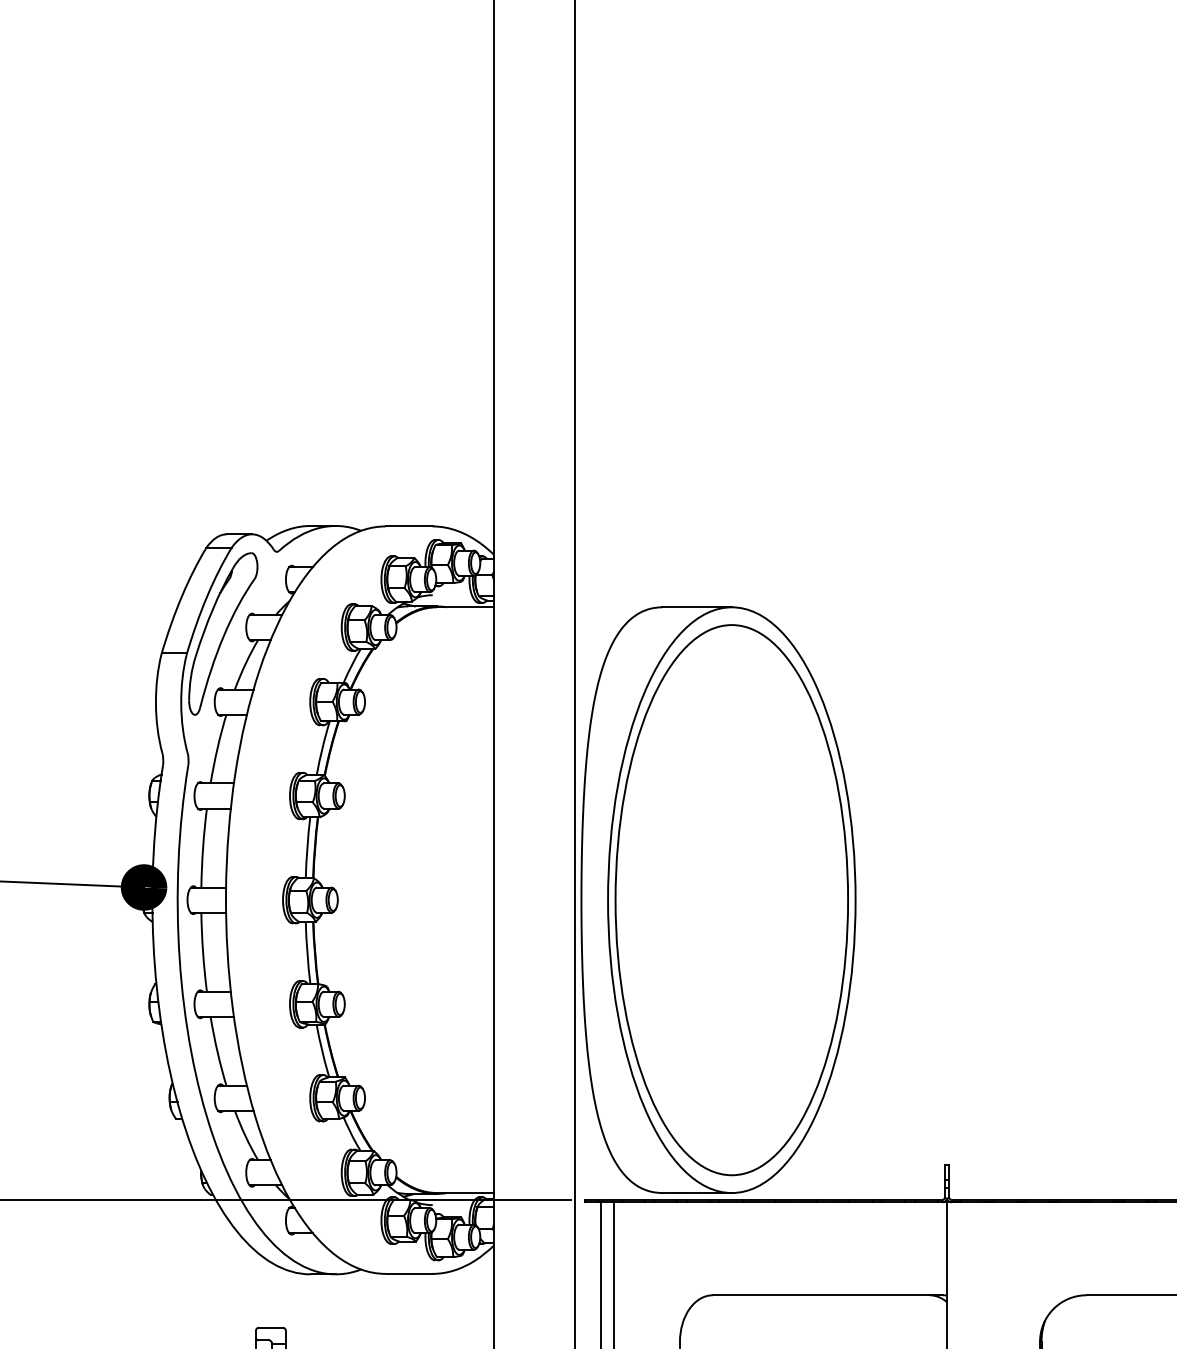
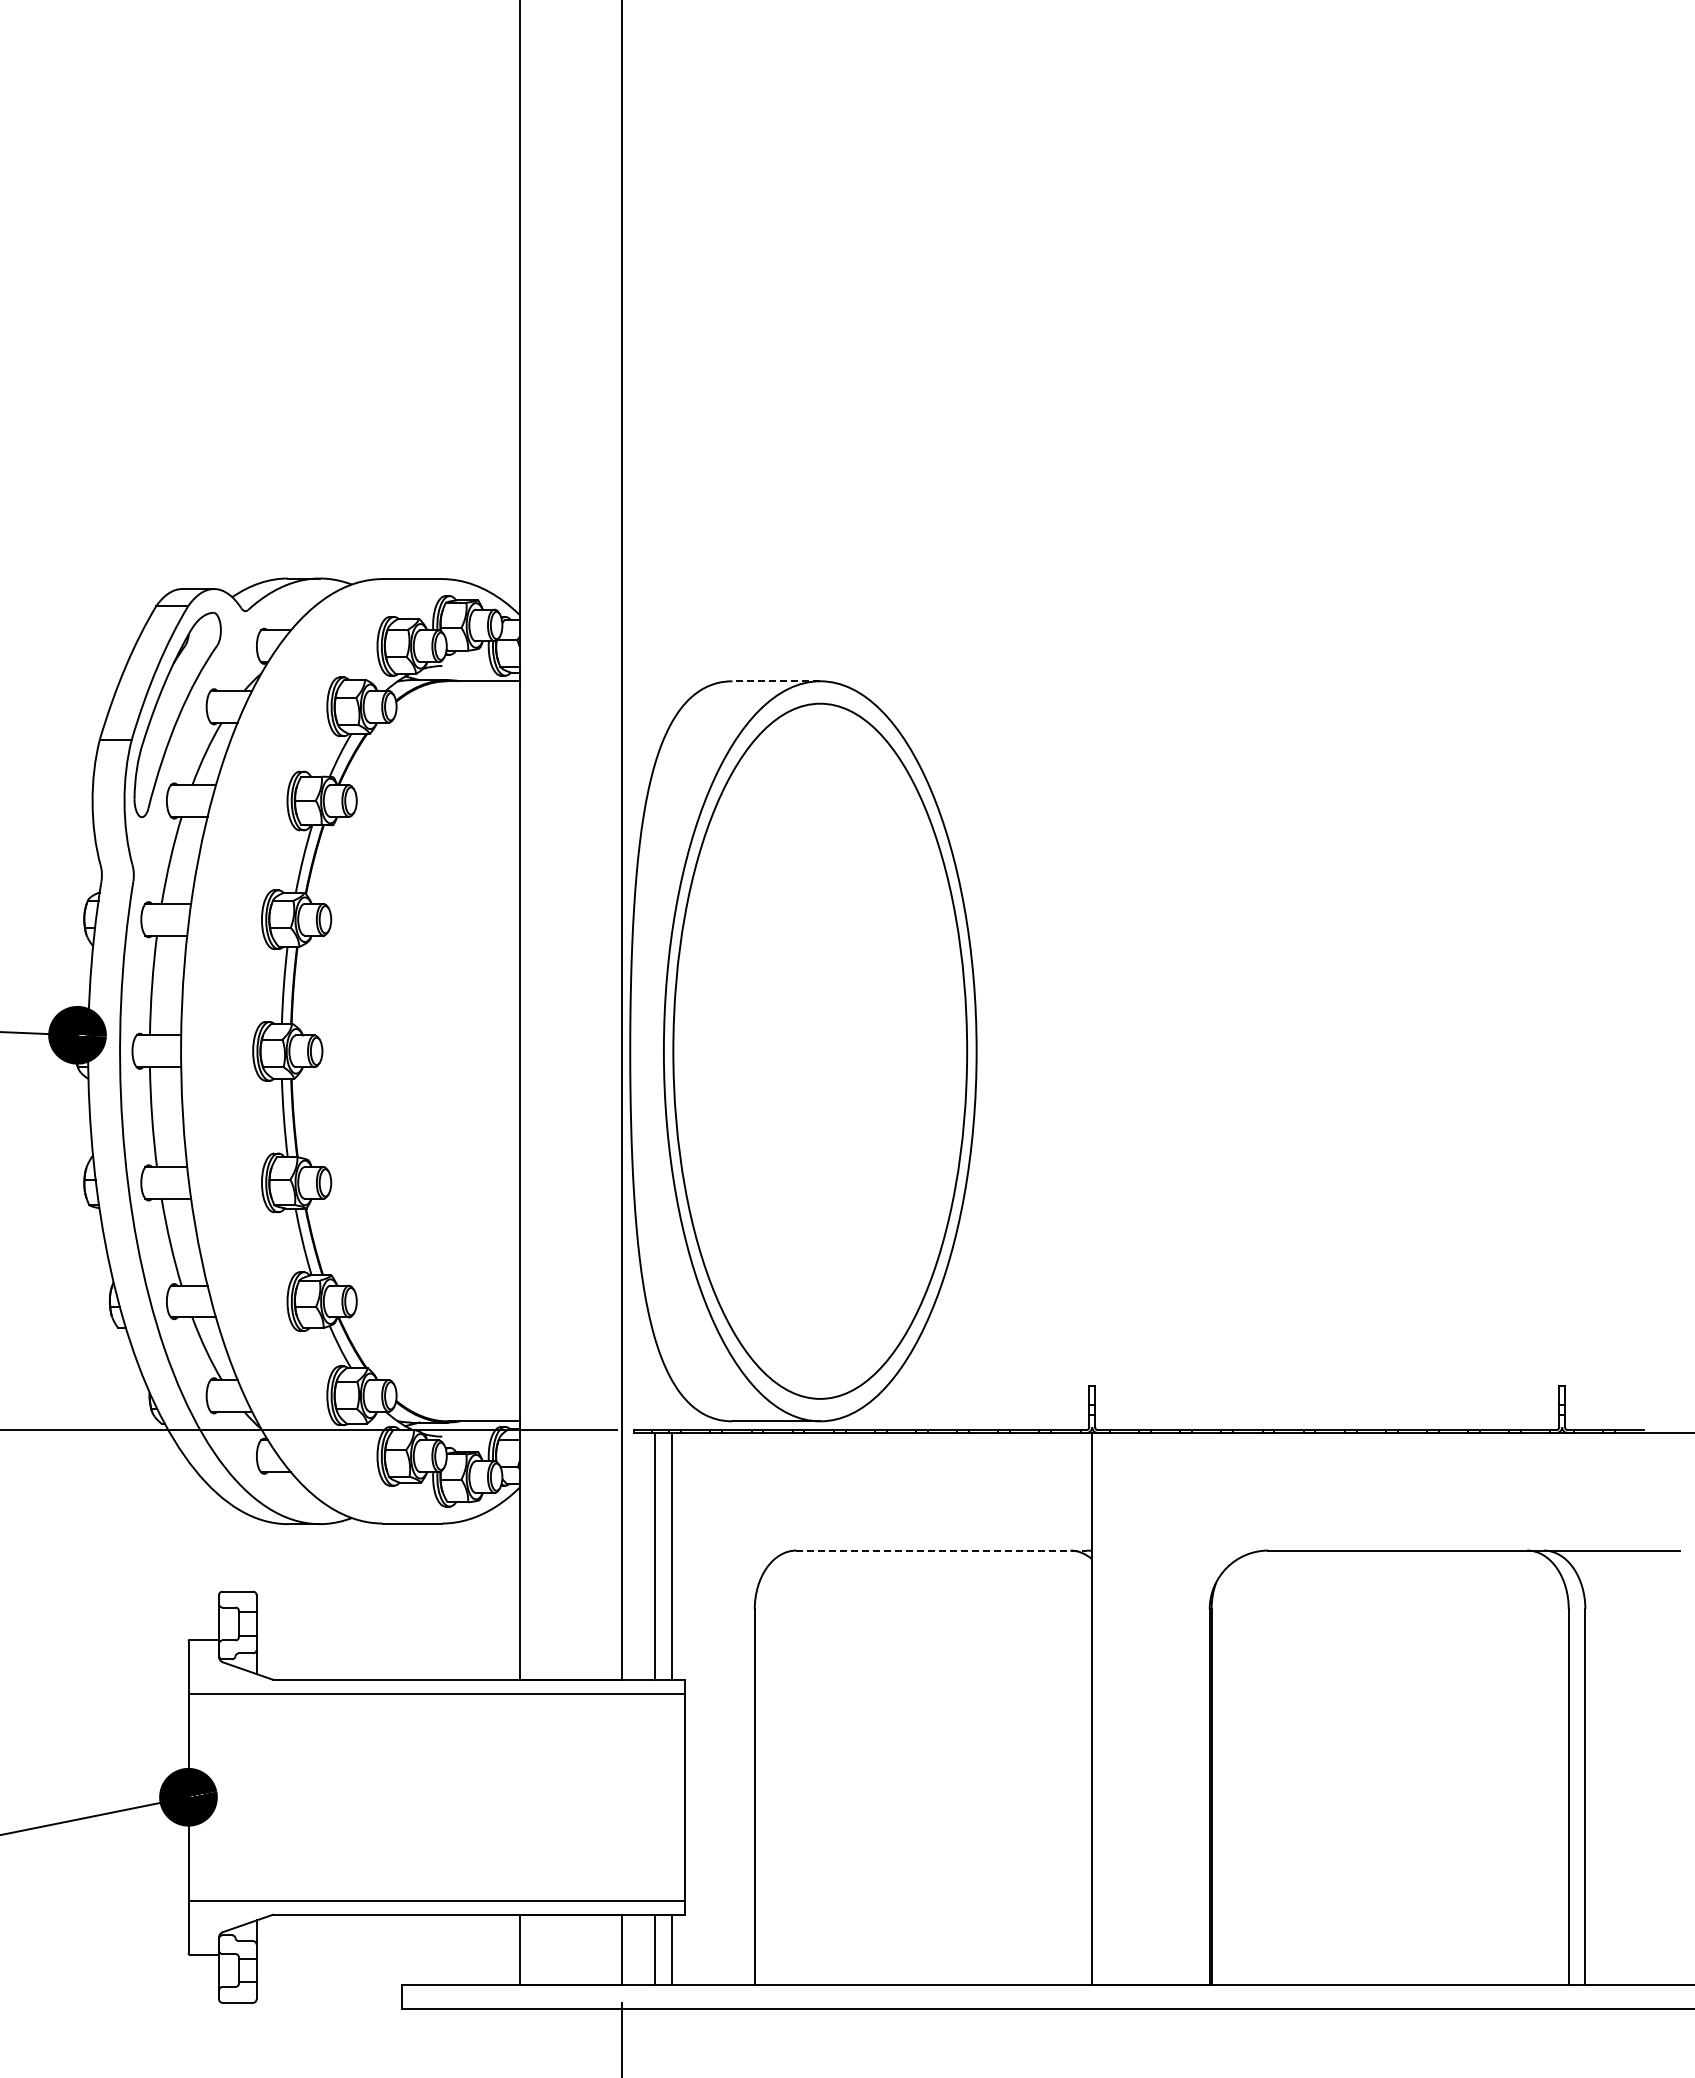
line: (697, 607) -> (776, 681), solid -> dashed
line: (828, 1295) -> (942, 1550), solid -> dashed

